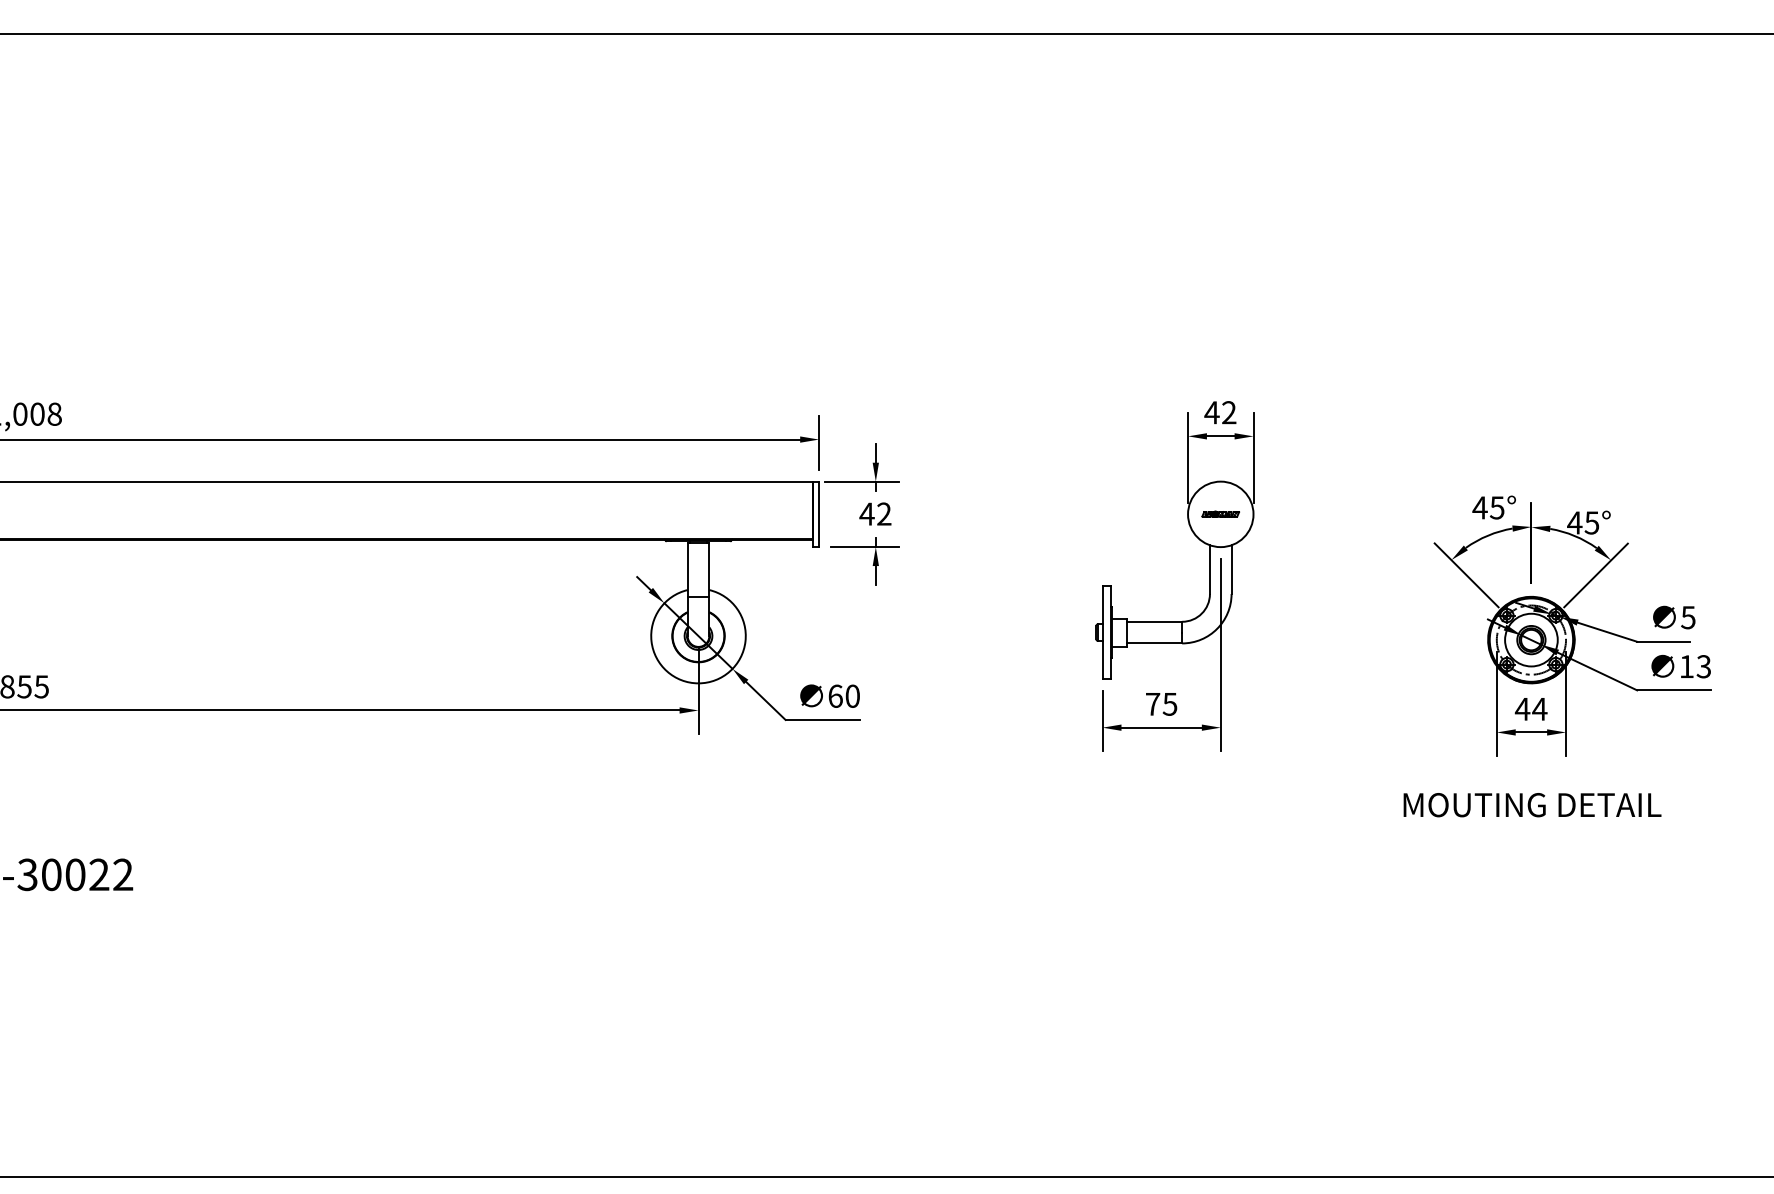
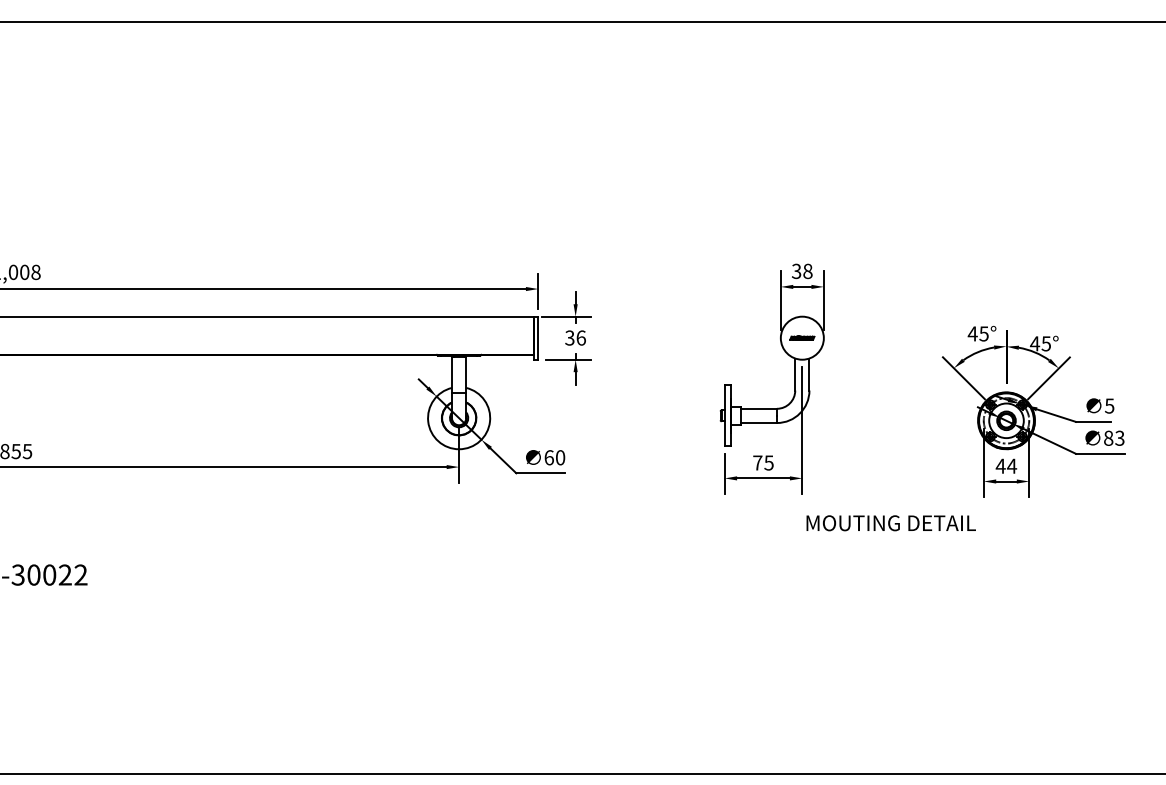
text: (1219, 412) -> (801, 271), 42 -> 38
text: (874, 513) -> (574, 337), 42 -> 36
text: (1686, 665) -> (1108, 437), 13 -> 83
text: (1531, 805) -> (890, 523), moved

